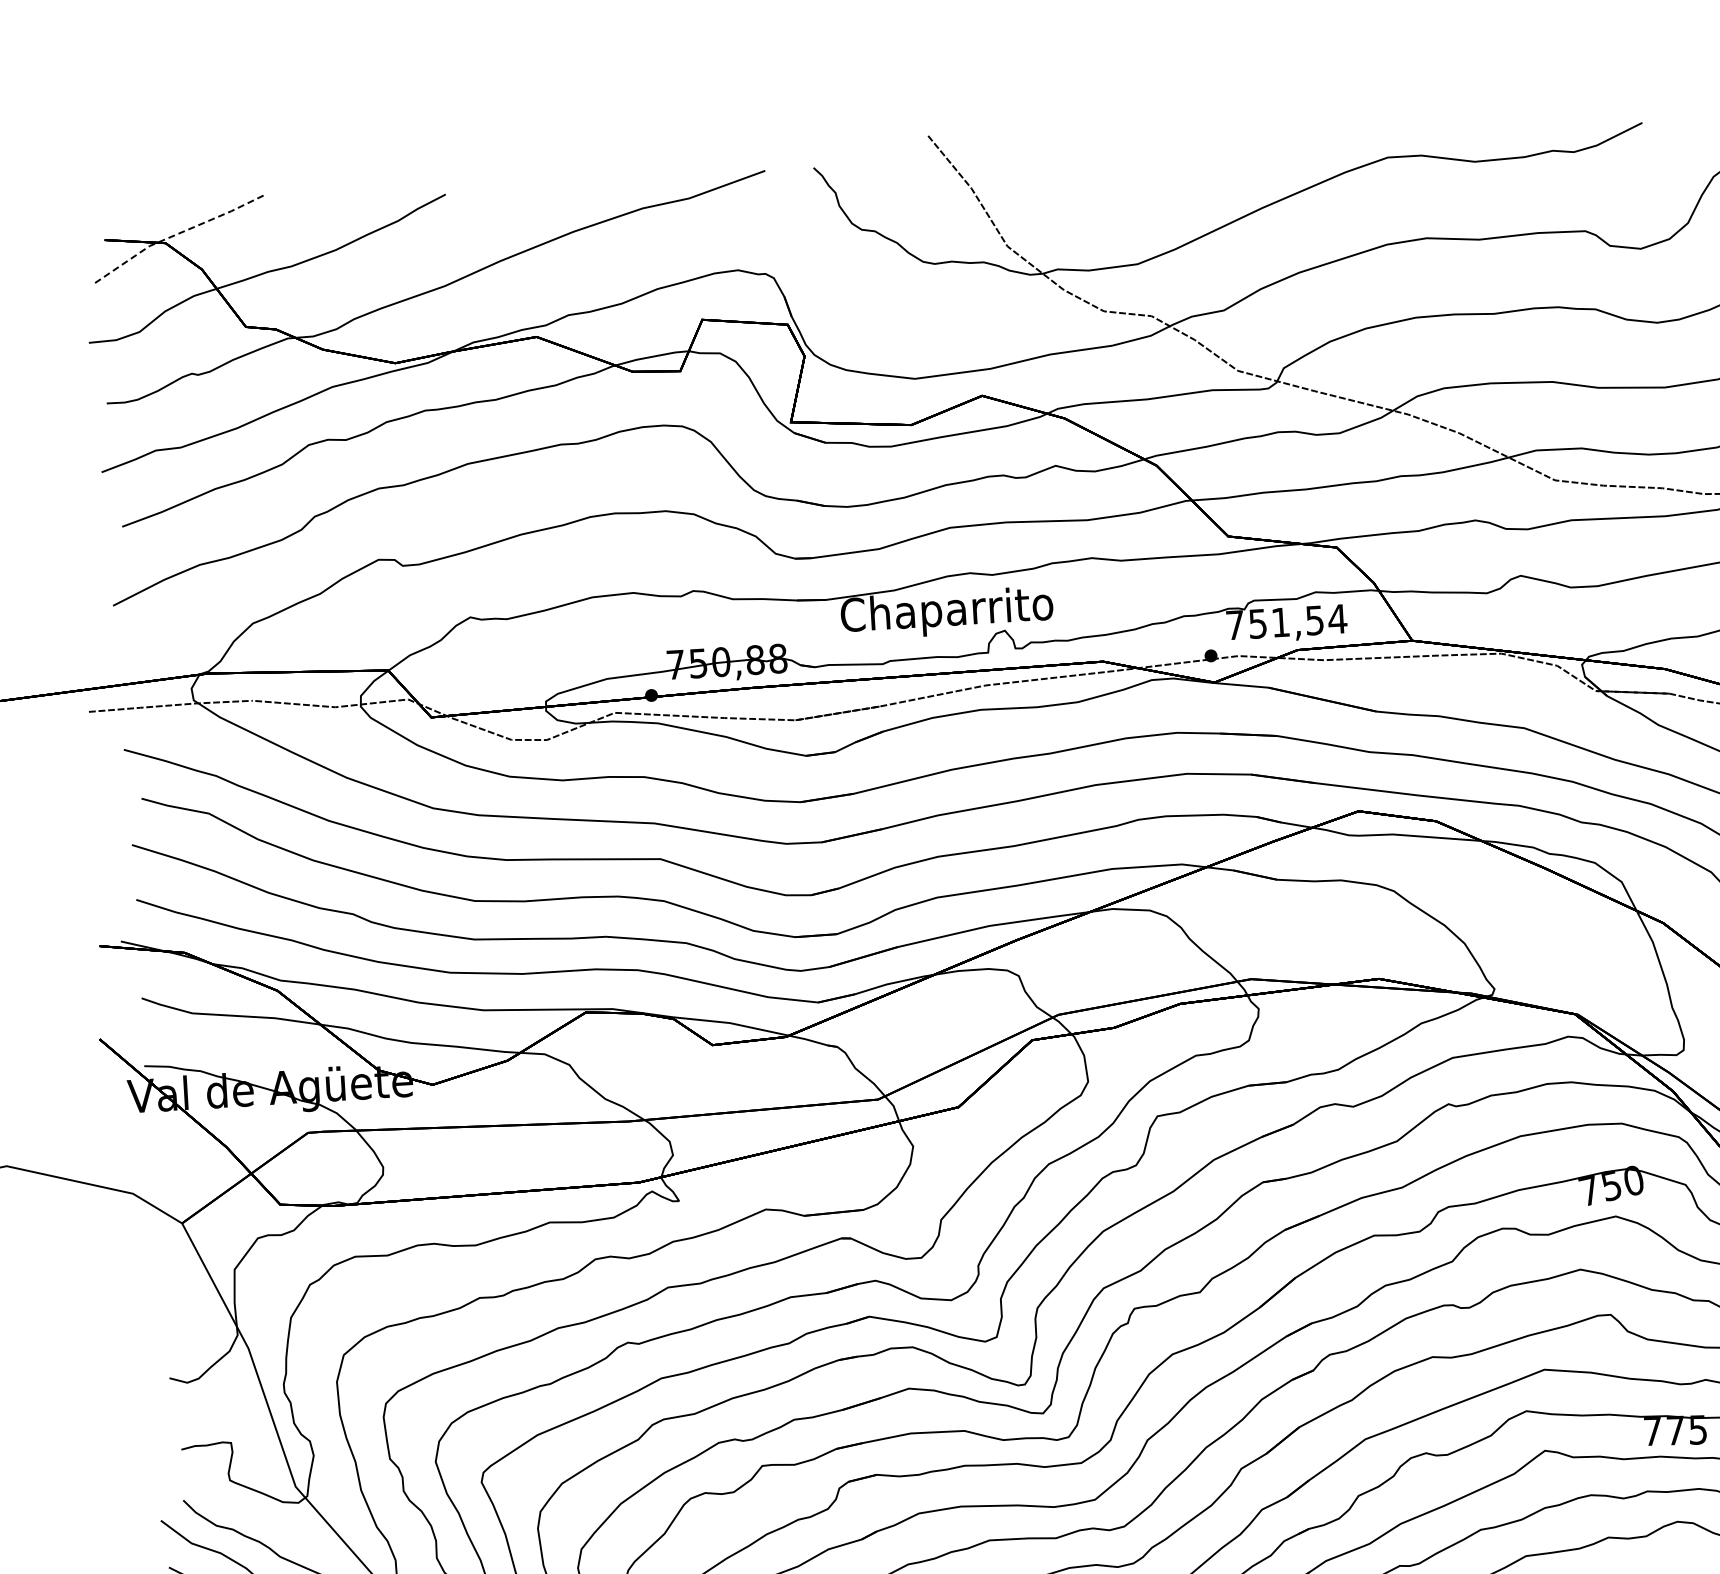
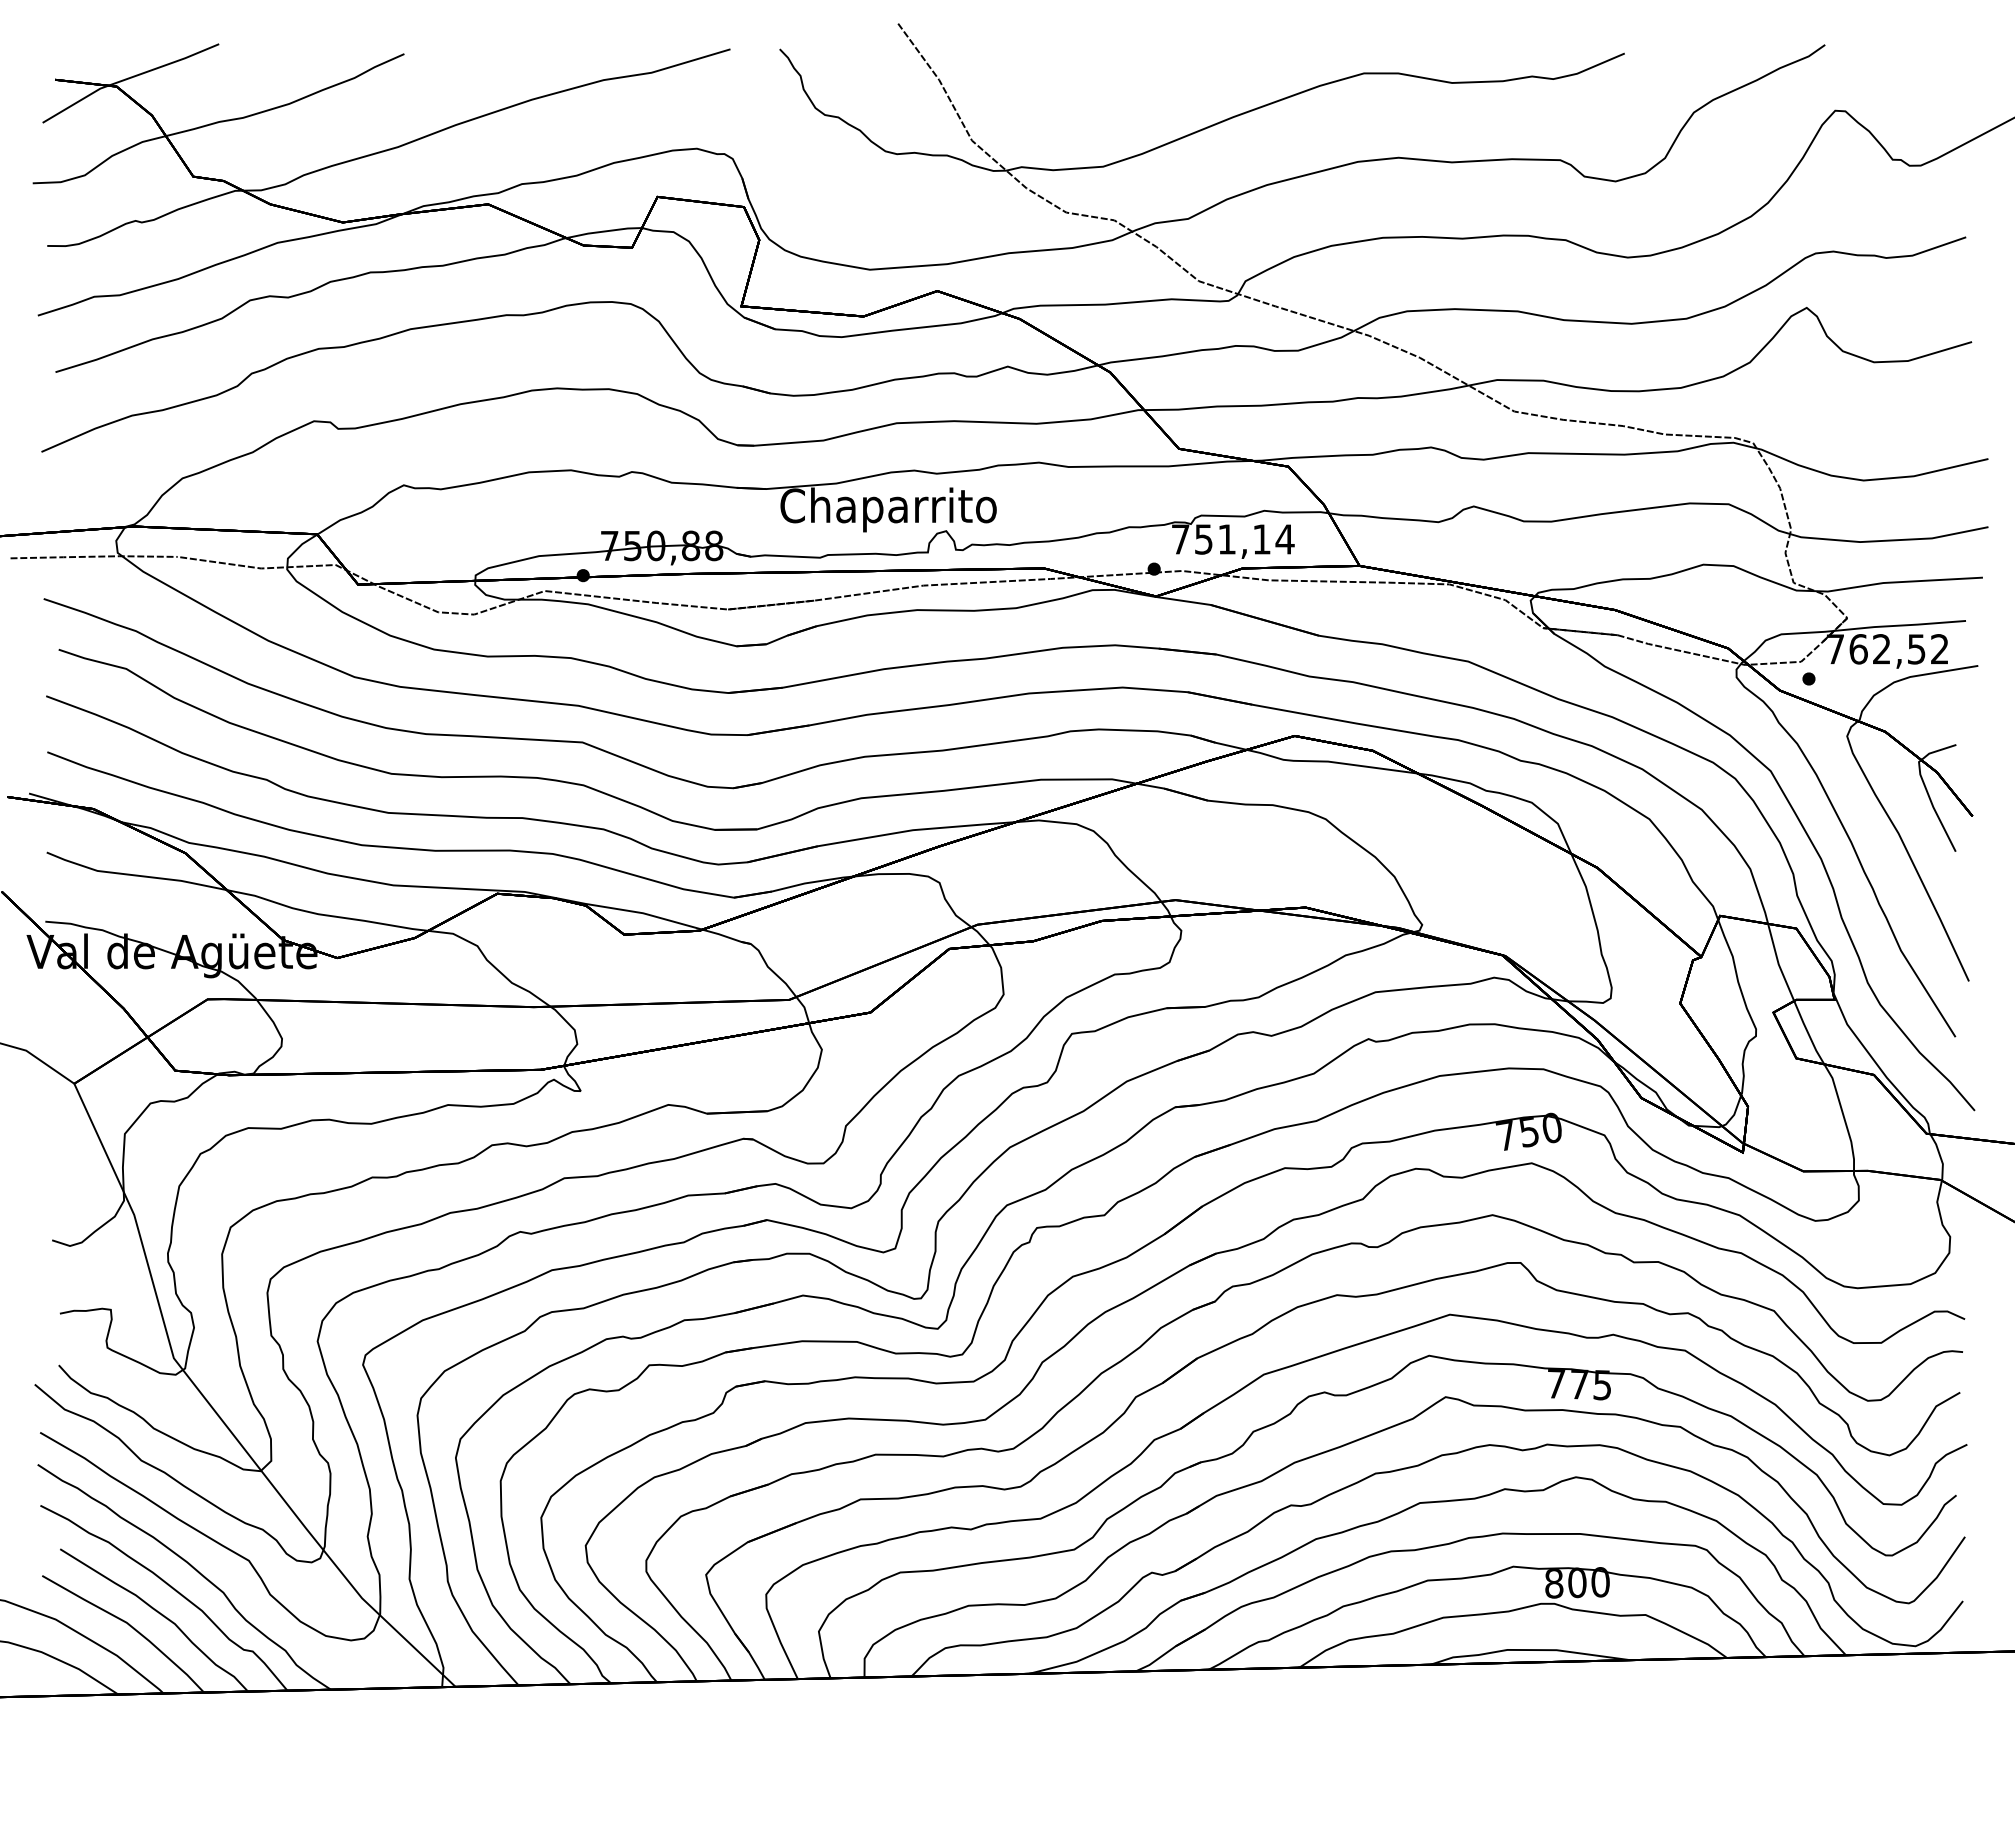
line: (176, 234) -> (128, 78), dashed -> solid
text: (1314, 620) -> (1261, 539), 751,54 -> 751,14

